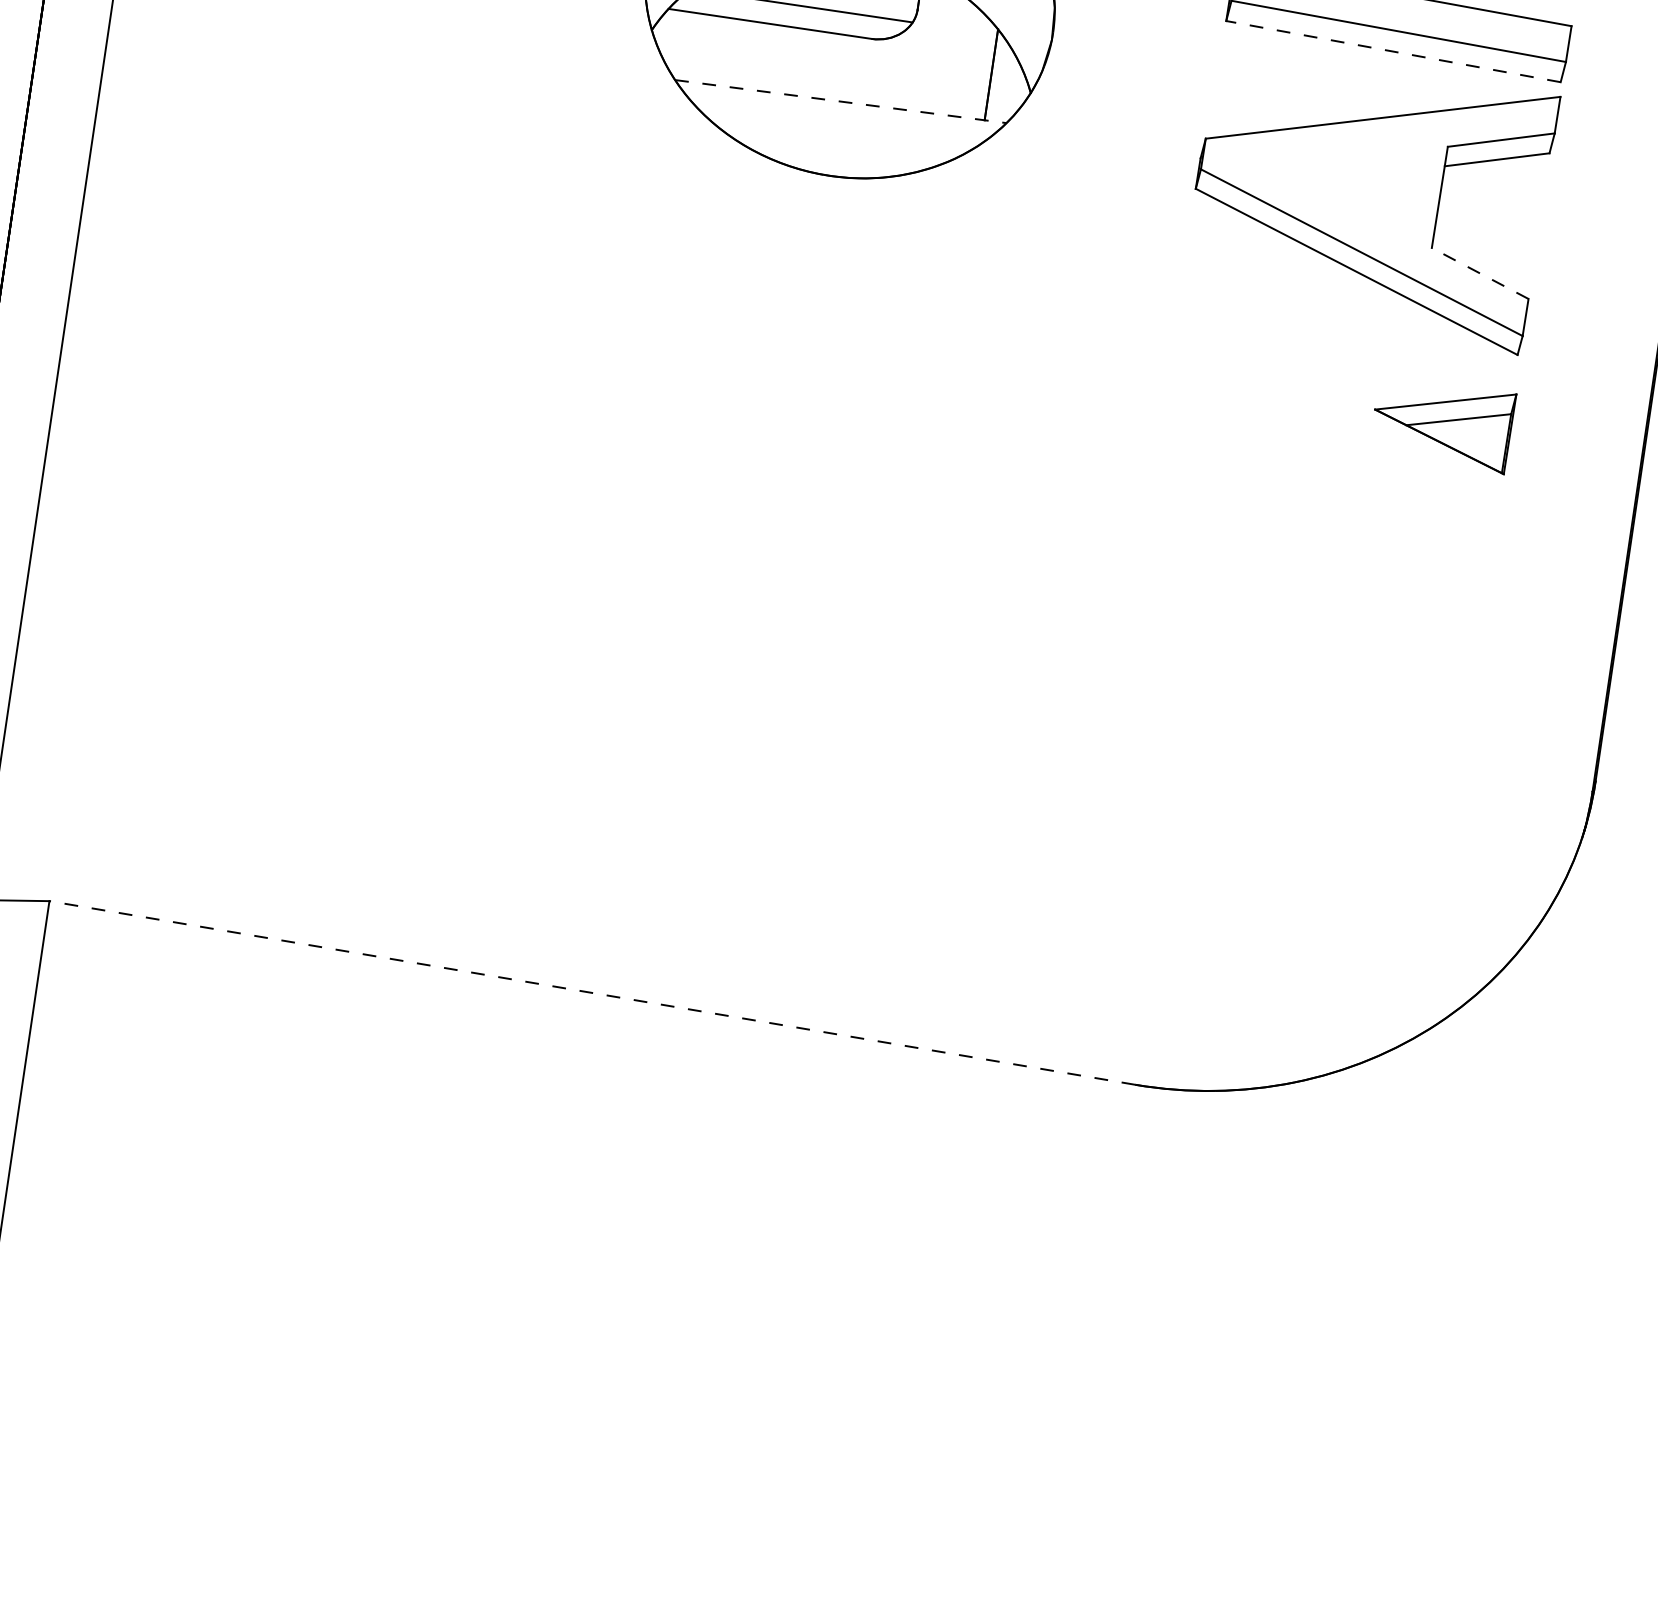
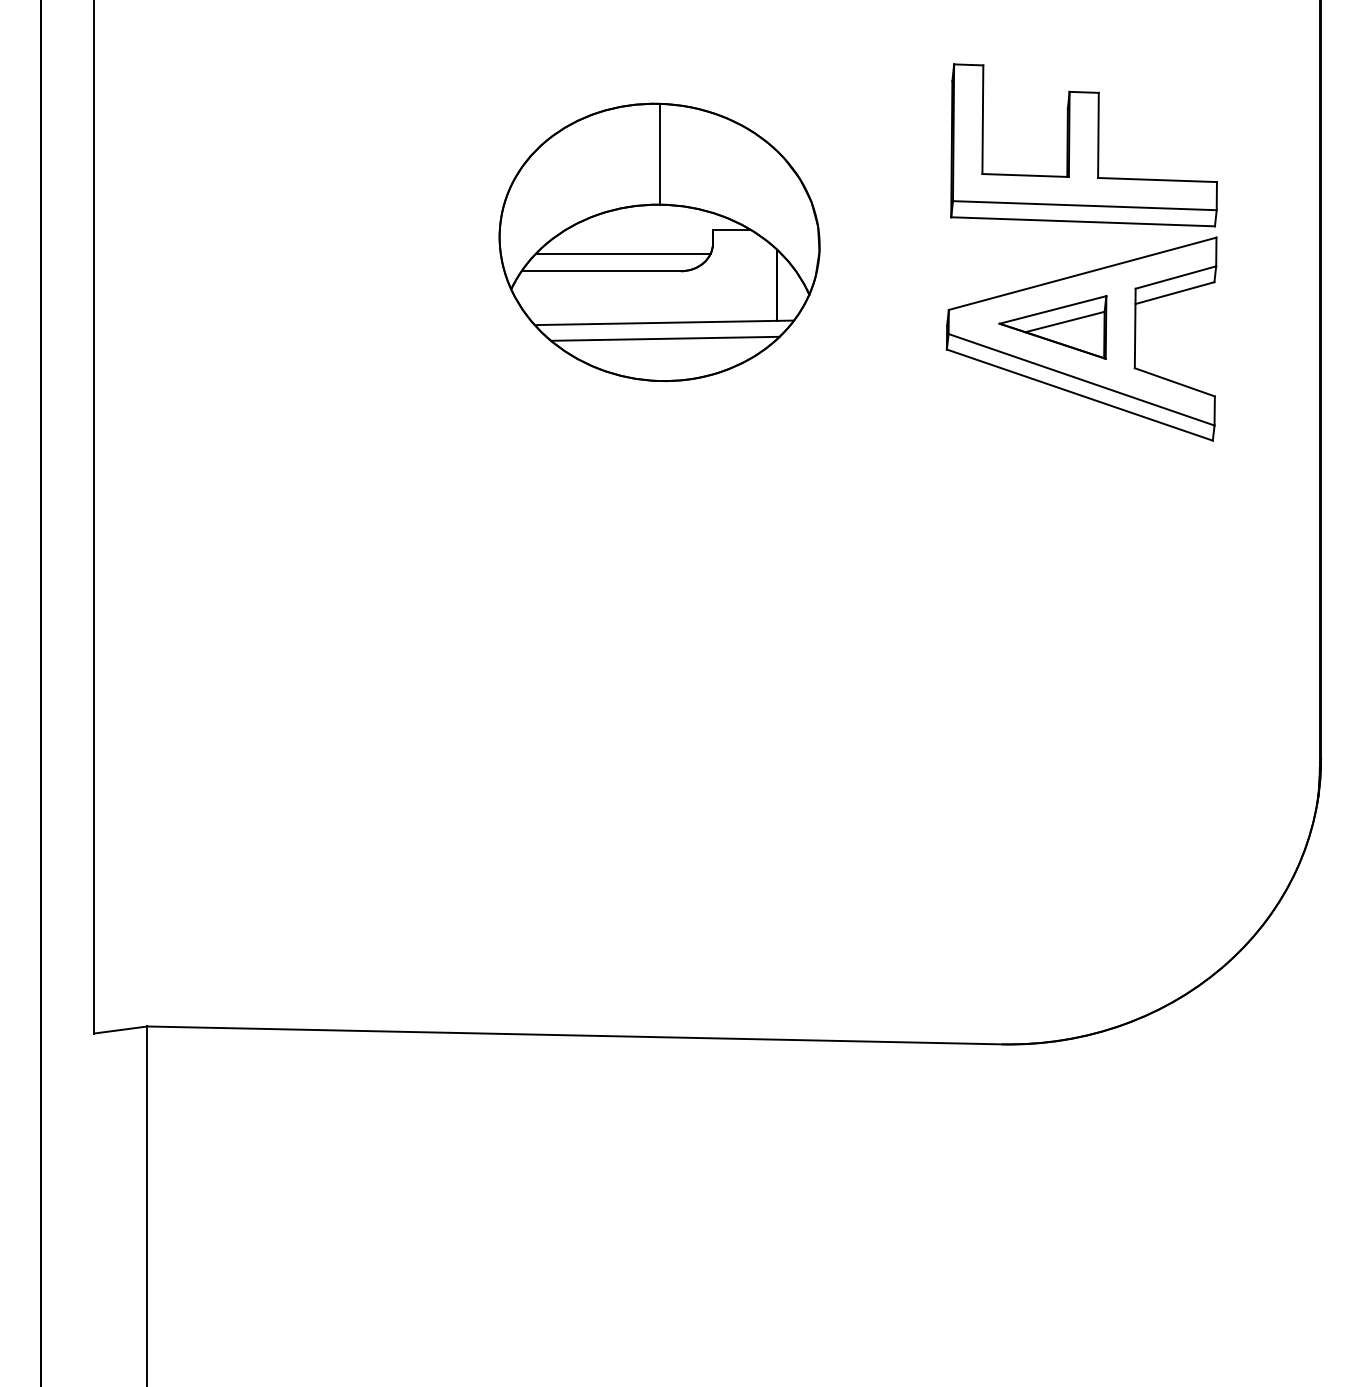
line: (1394, 51) -> (1083, 221), dashed -> solid
line: (840, 101) -> (664, 322), dashed -> solid
line: (839, 121) -> (665, 338), added
line: (1479, 273) -> (1174, 382), dashed -> solid
part: (1441, 424) -> (1052, 327), moved
line: (592, 993) -> (574, 1035), dashed -> solid

